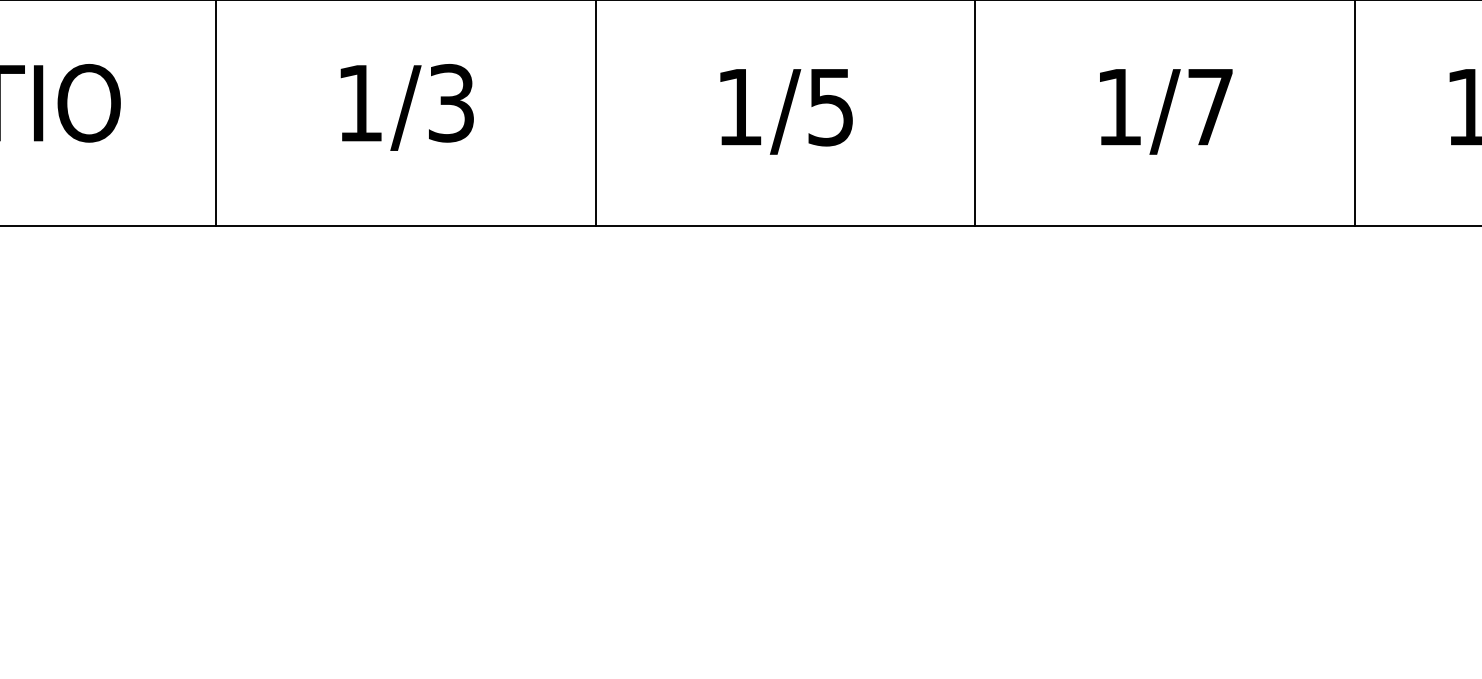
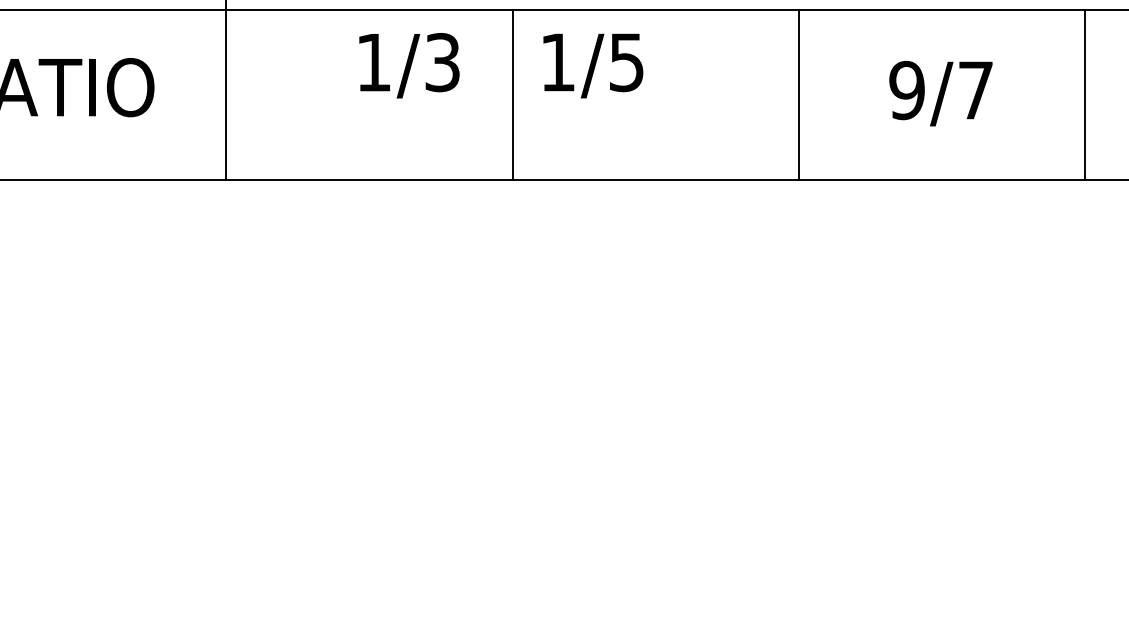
text: (407, 107) -> (409, 65), moved
text: (1118, 107) -> (906, 90), 1/7 -> 9/7
text: (786, 111) -> (593, 65), moved

